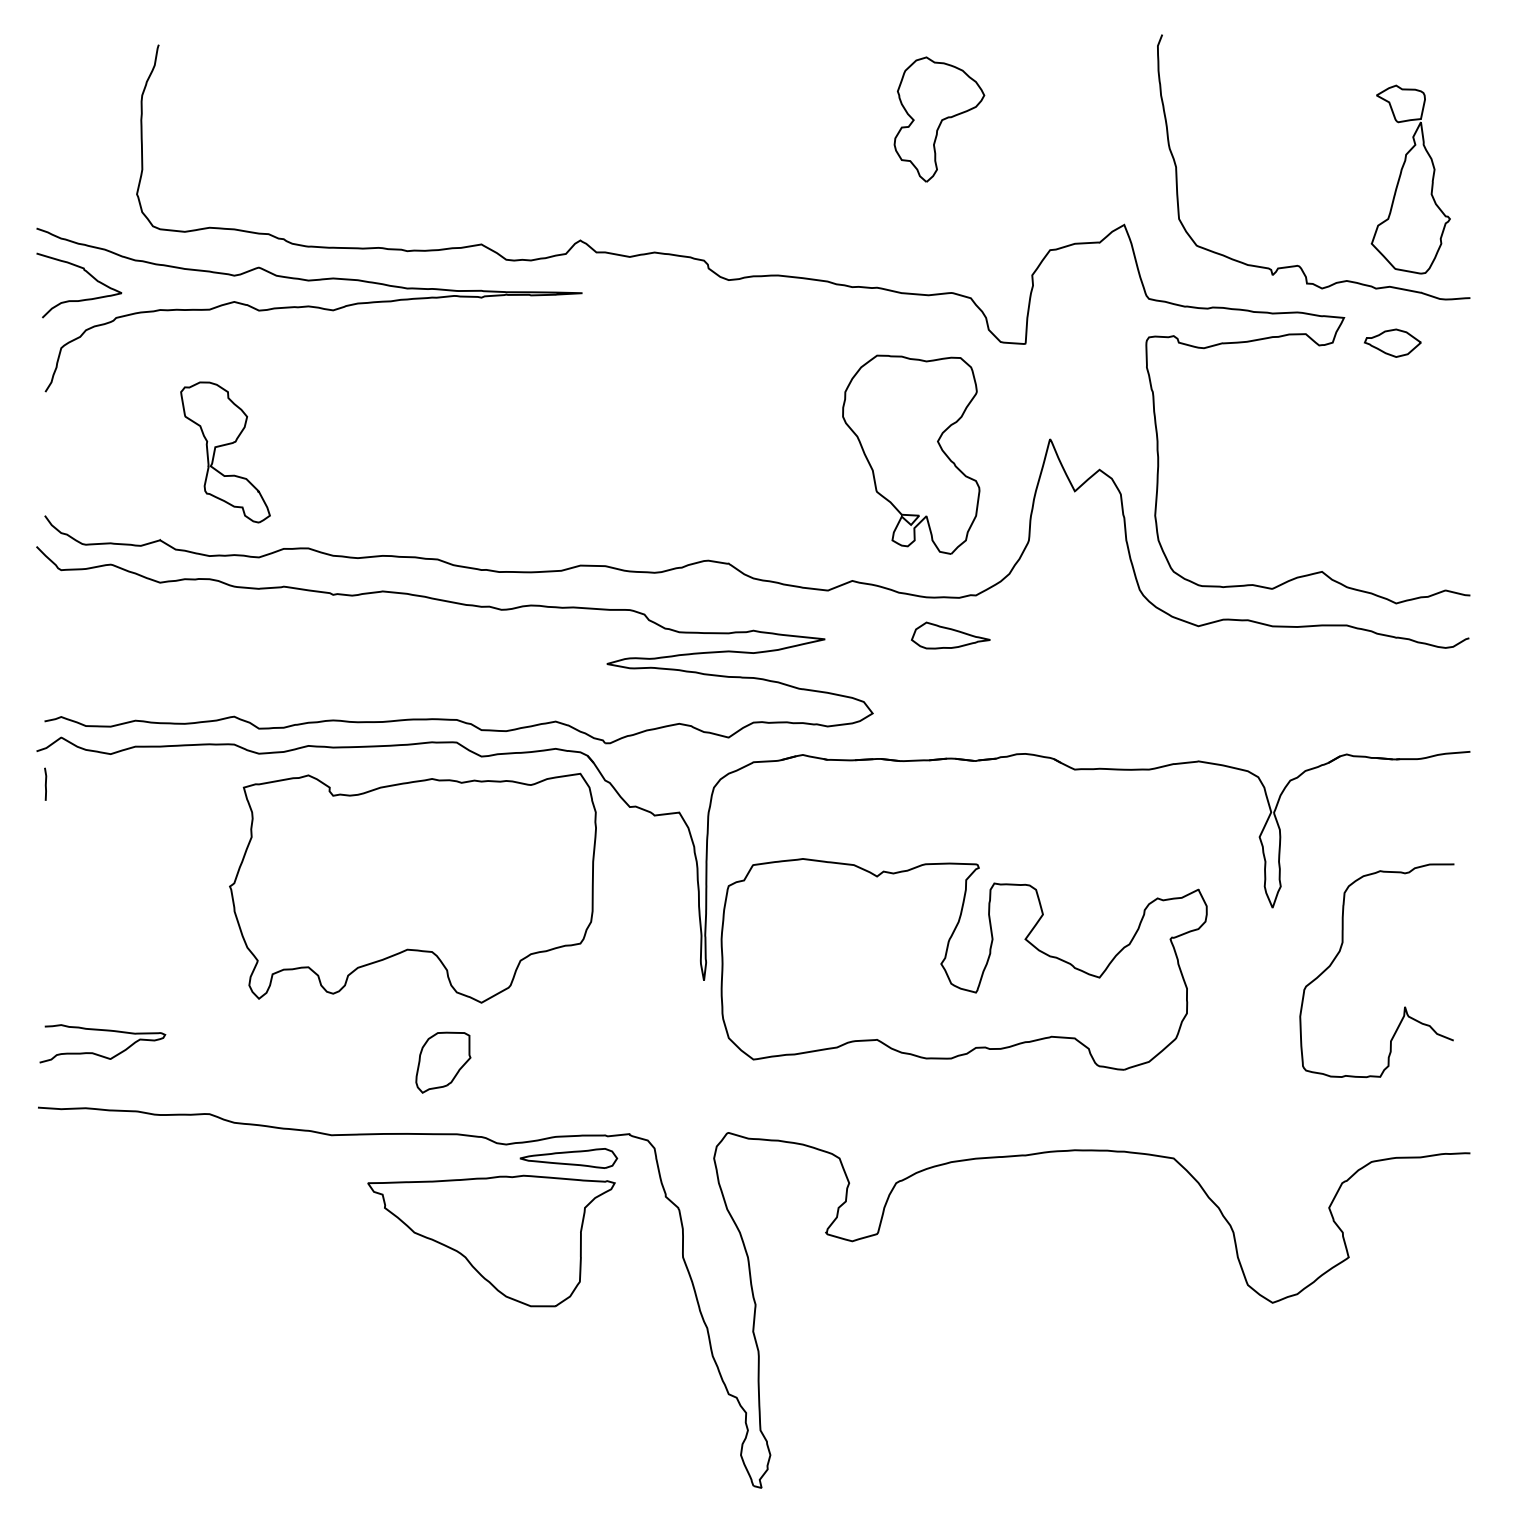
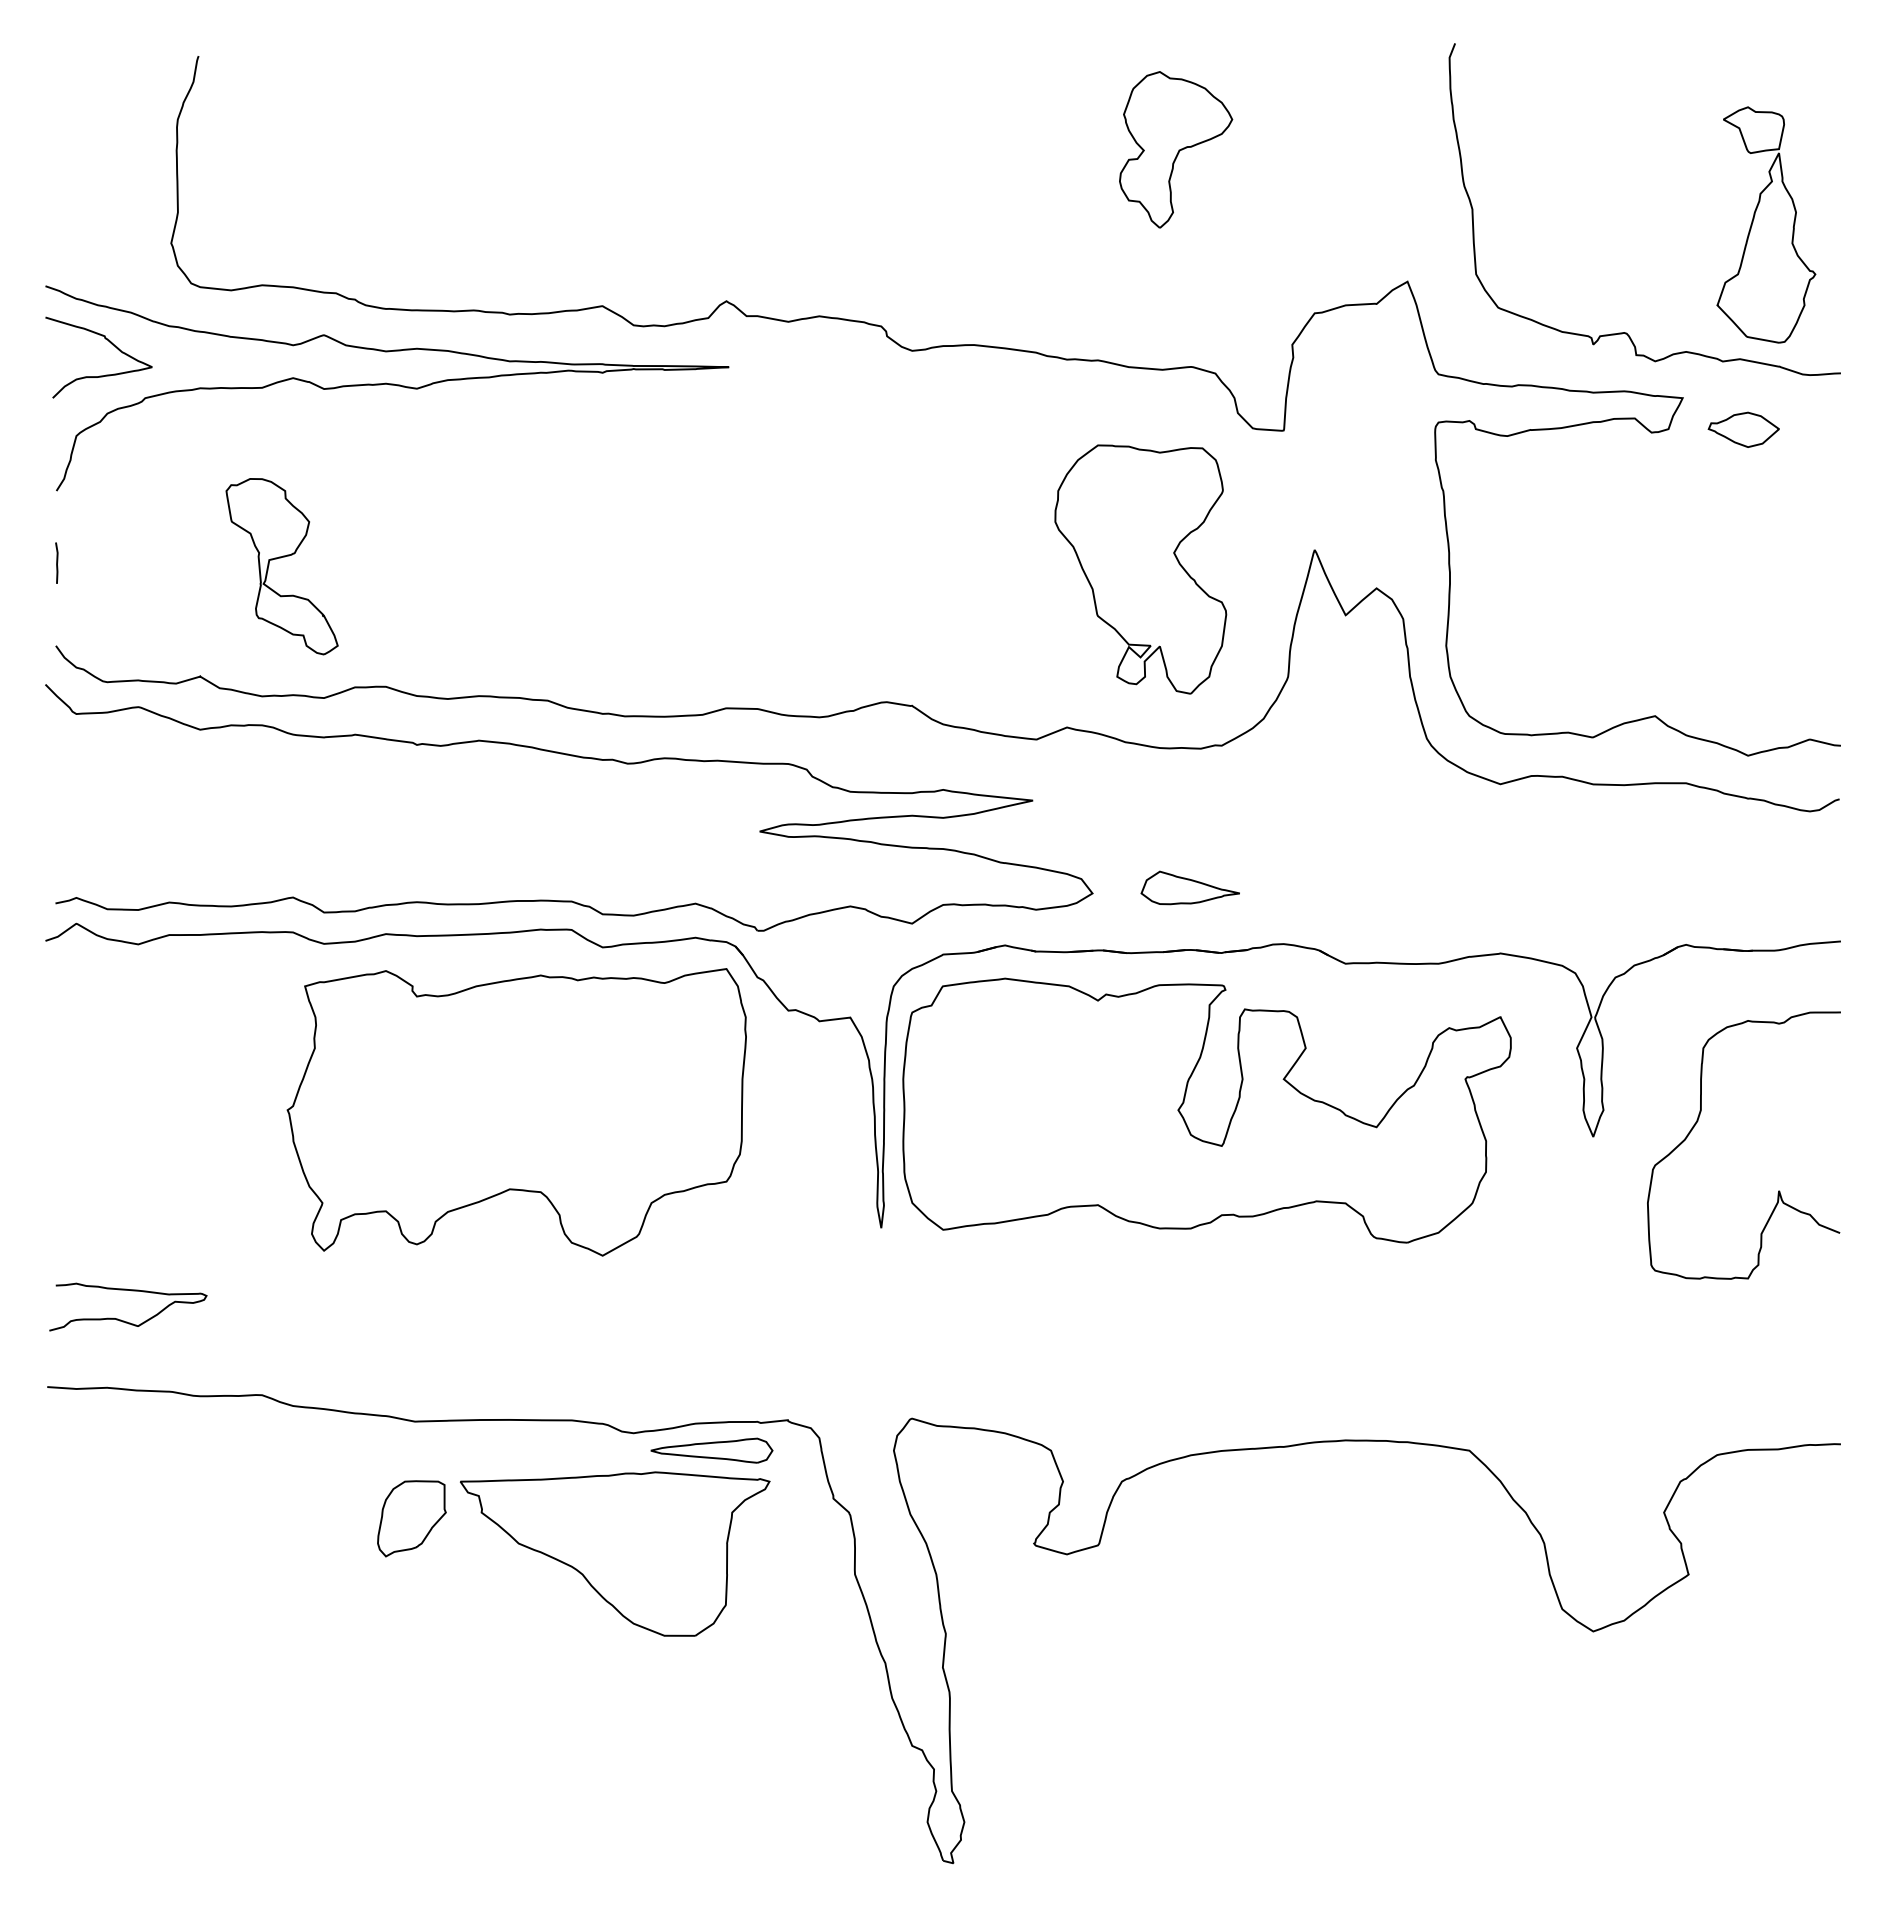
part: (950, 635) -> (1189, 887), moved
line: (45, 783) -> (56, 562), moved
curve: (1340, 951) -> (1698, 1121), moved
part: (946, 972) -> (1185, 1120), moved
part: (443, 1062) -> (411, 1518), moved

